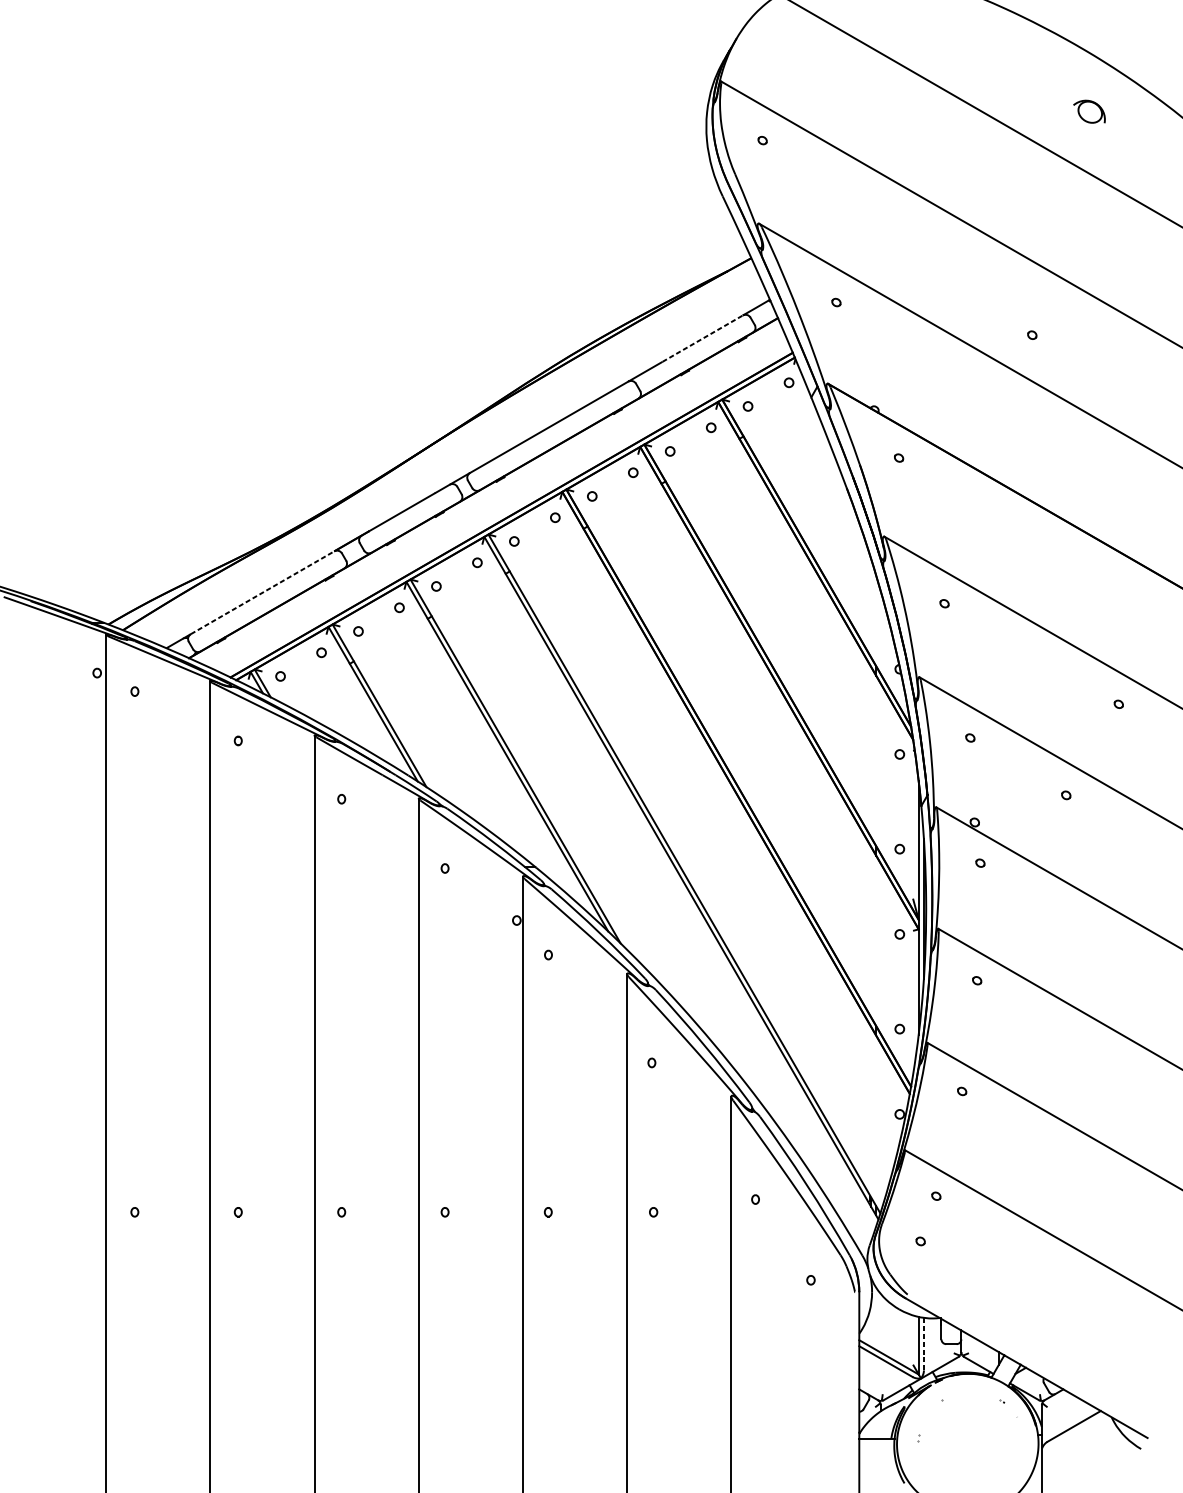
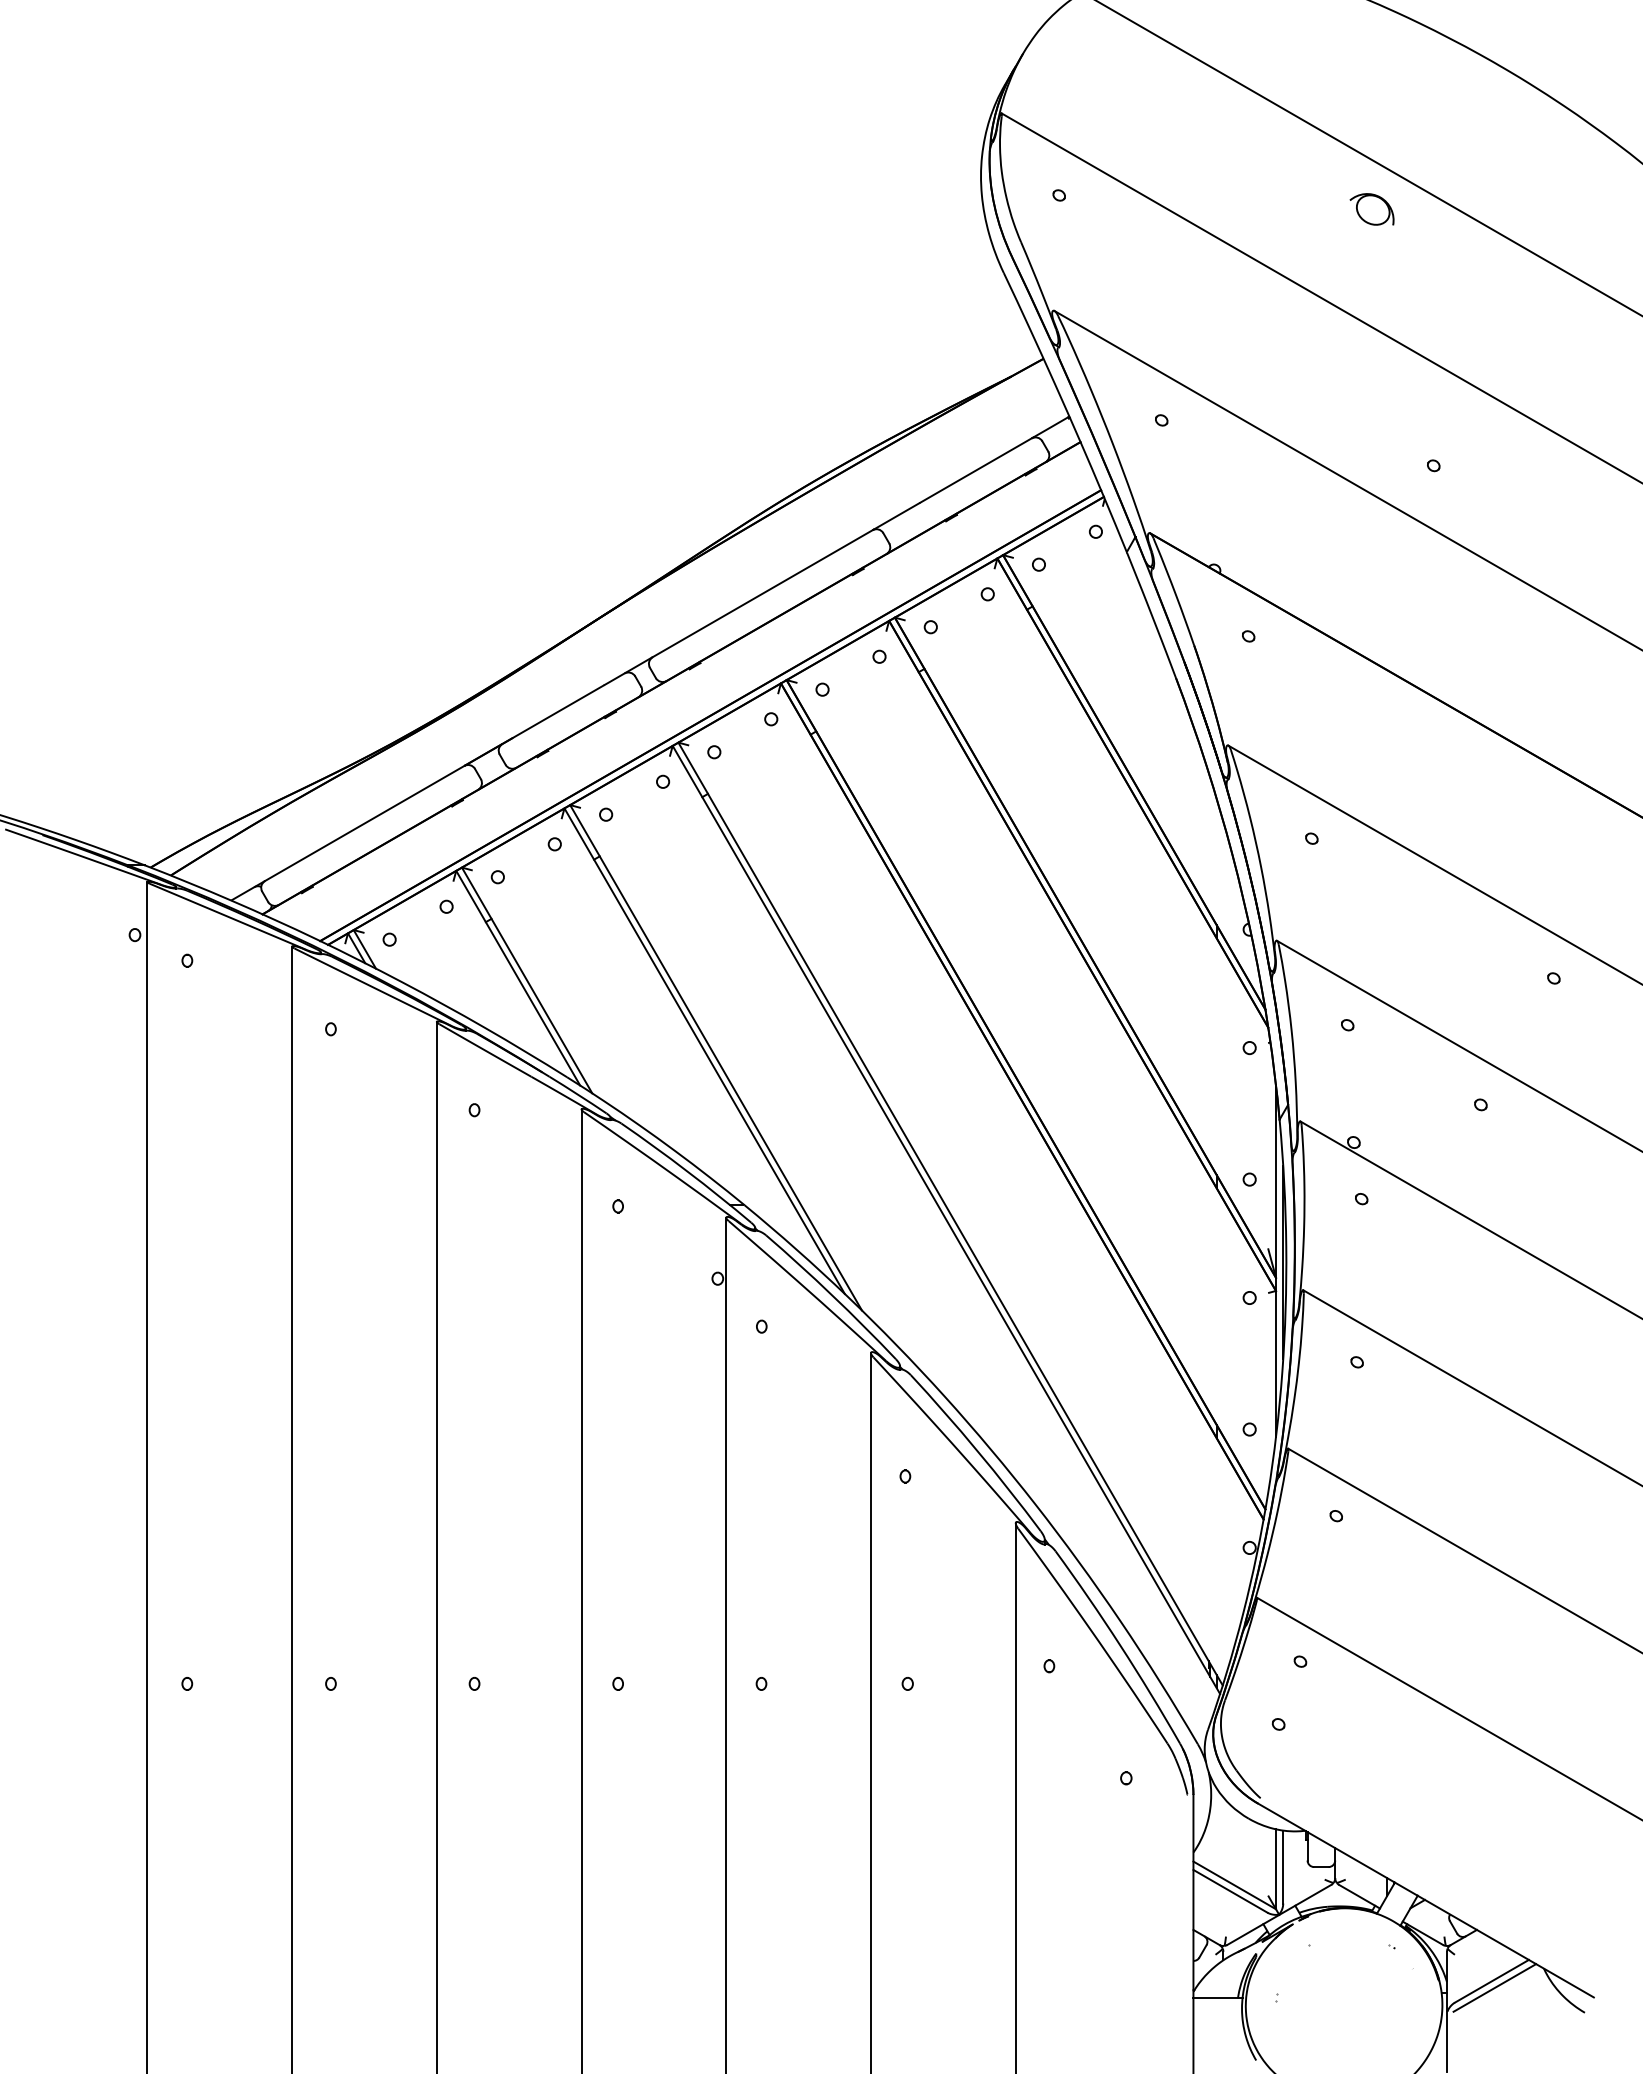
part: (1089, 111) -> (1371, 209), moved
line: (703, 338) -> (976, 470), dashed -> solid
line: (262, 592) -> (364, 823), dashed -> solid
line: (924, 1343) -> (1283, 1866), dashed -> solid
line: (1076, 1430) -> (1494, 1987), added

